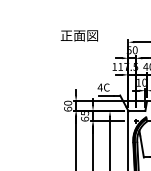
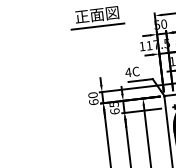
line: (78, 45) -> (97, 26), added

